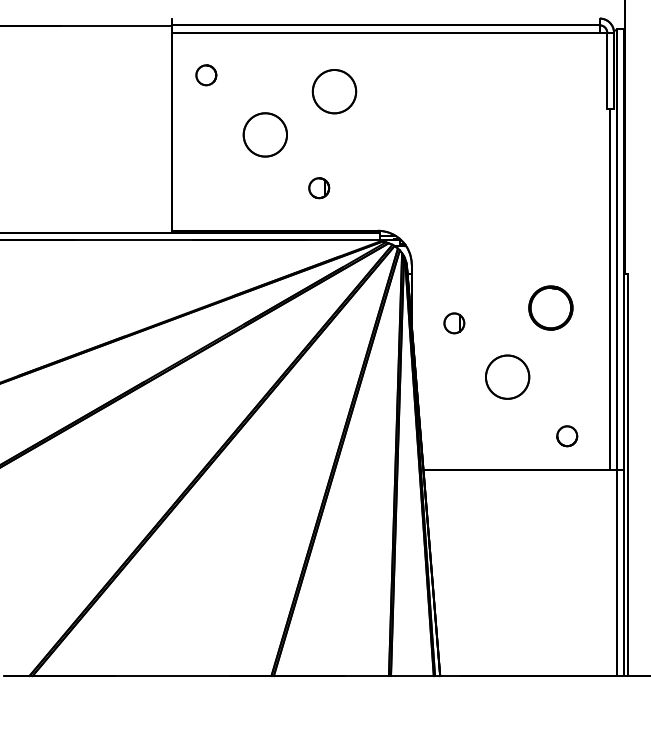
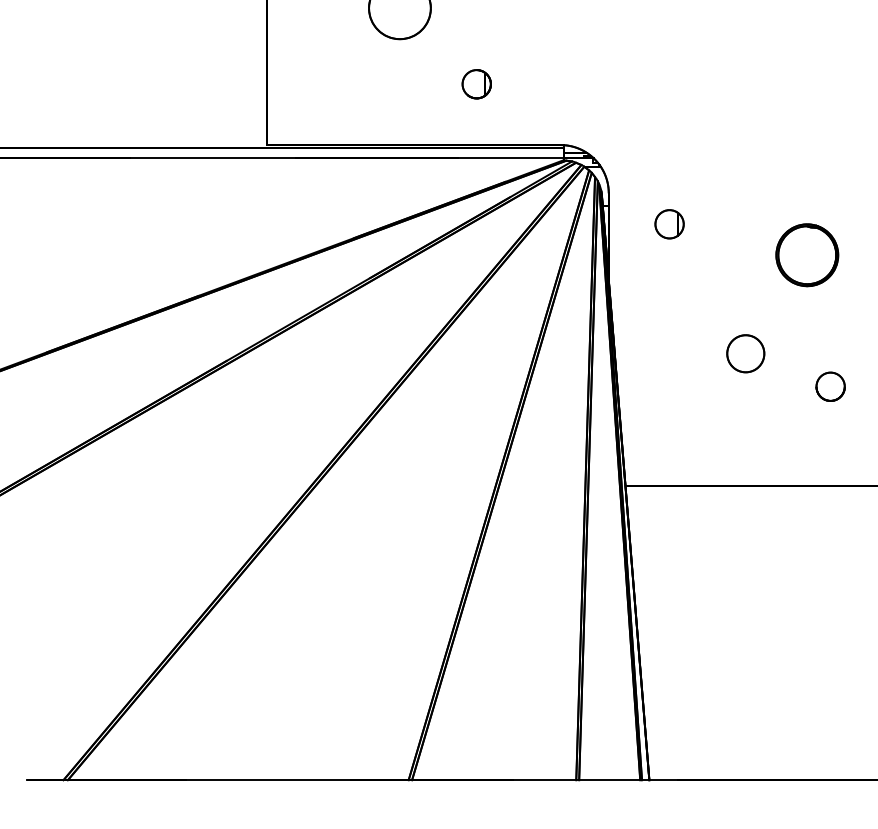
part: (454, 323) -> (669, 224), moved
circle: (507, 376) -> (745, 352), size x0.6
part: (567, 436) -> (831, 387), moved

